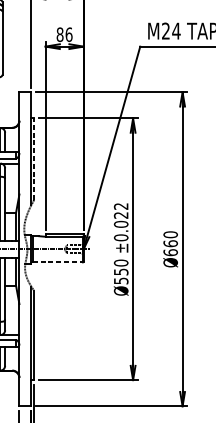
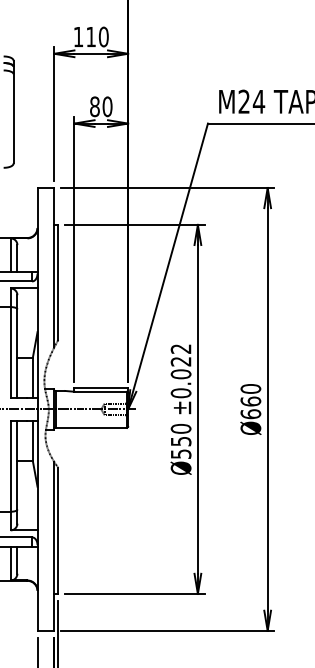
text: (69, 34) -> (107, 106), 86 -> 80
line: (34, 158) -> (58, 281), dashed -> solid
line: (58, 262) -> (92, 427), dashed -> solid

